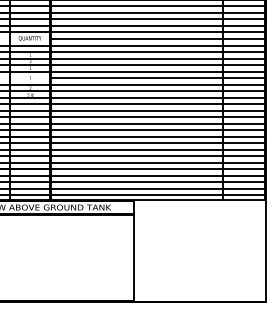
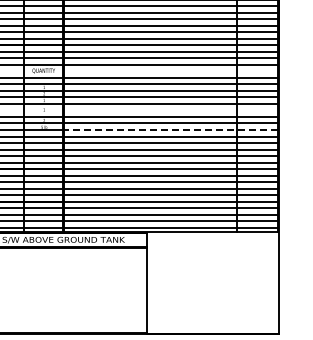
line: (157, 39) -> (171, 71), removed
line: (157, 78) -> (171, 110), removed
line: (157, 98) -> (171, 130), solid -> dashed

